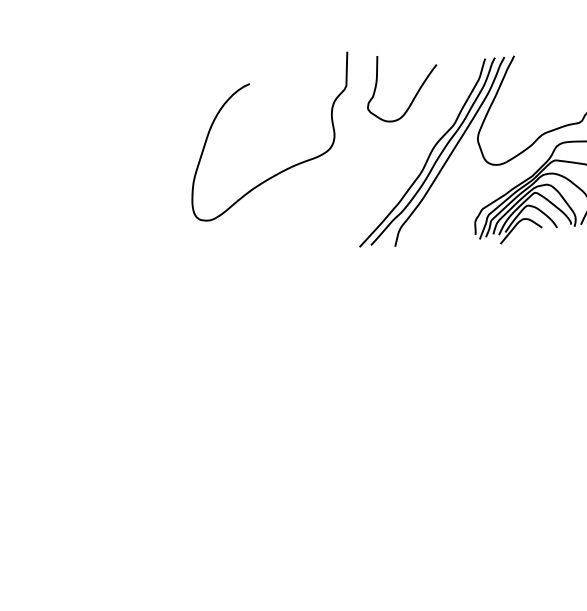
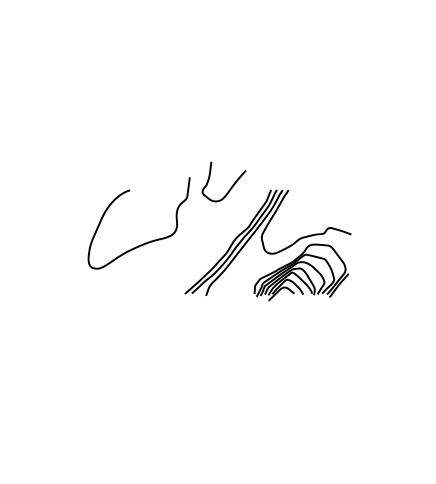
curve: (413, 95) -> (230, 187), moved

